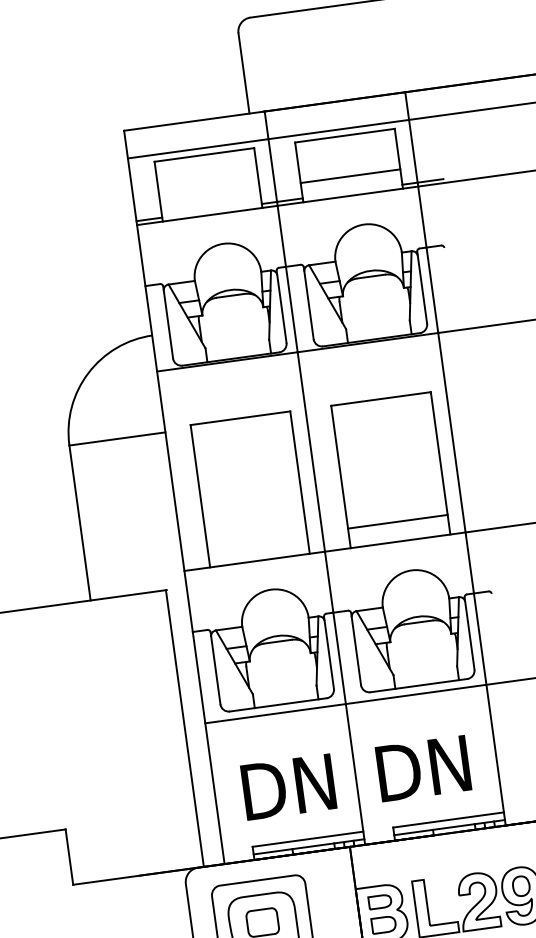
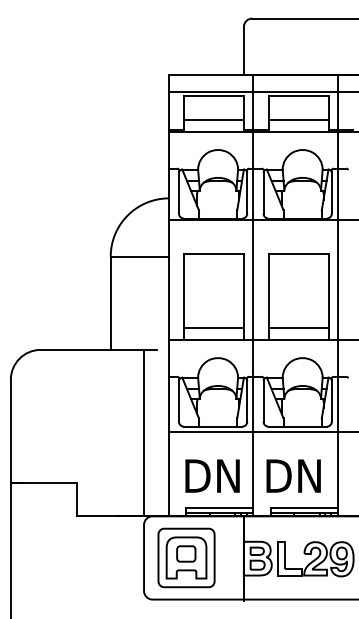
line: (209, 195) -> (213, 120), added
line: (256, 541) -> (213, 328), added
line: (185, 727) -> (144, 432), moved

